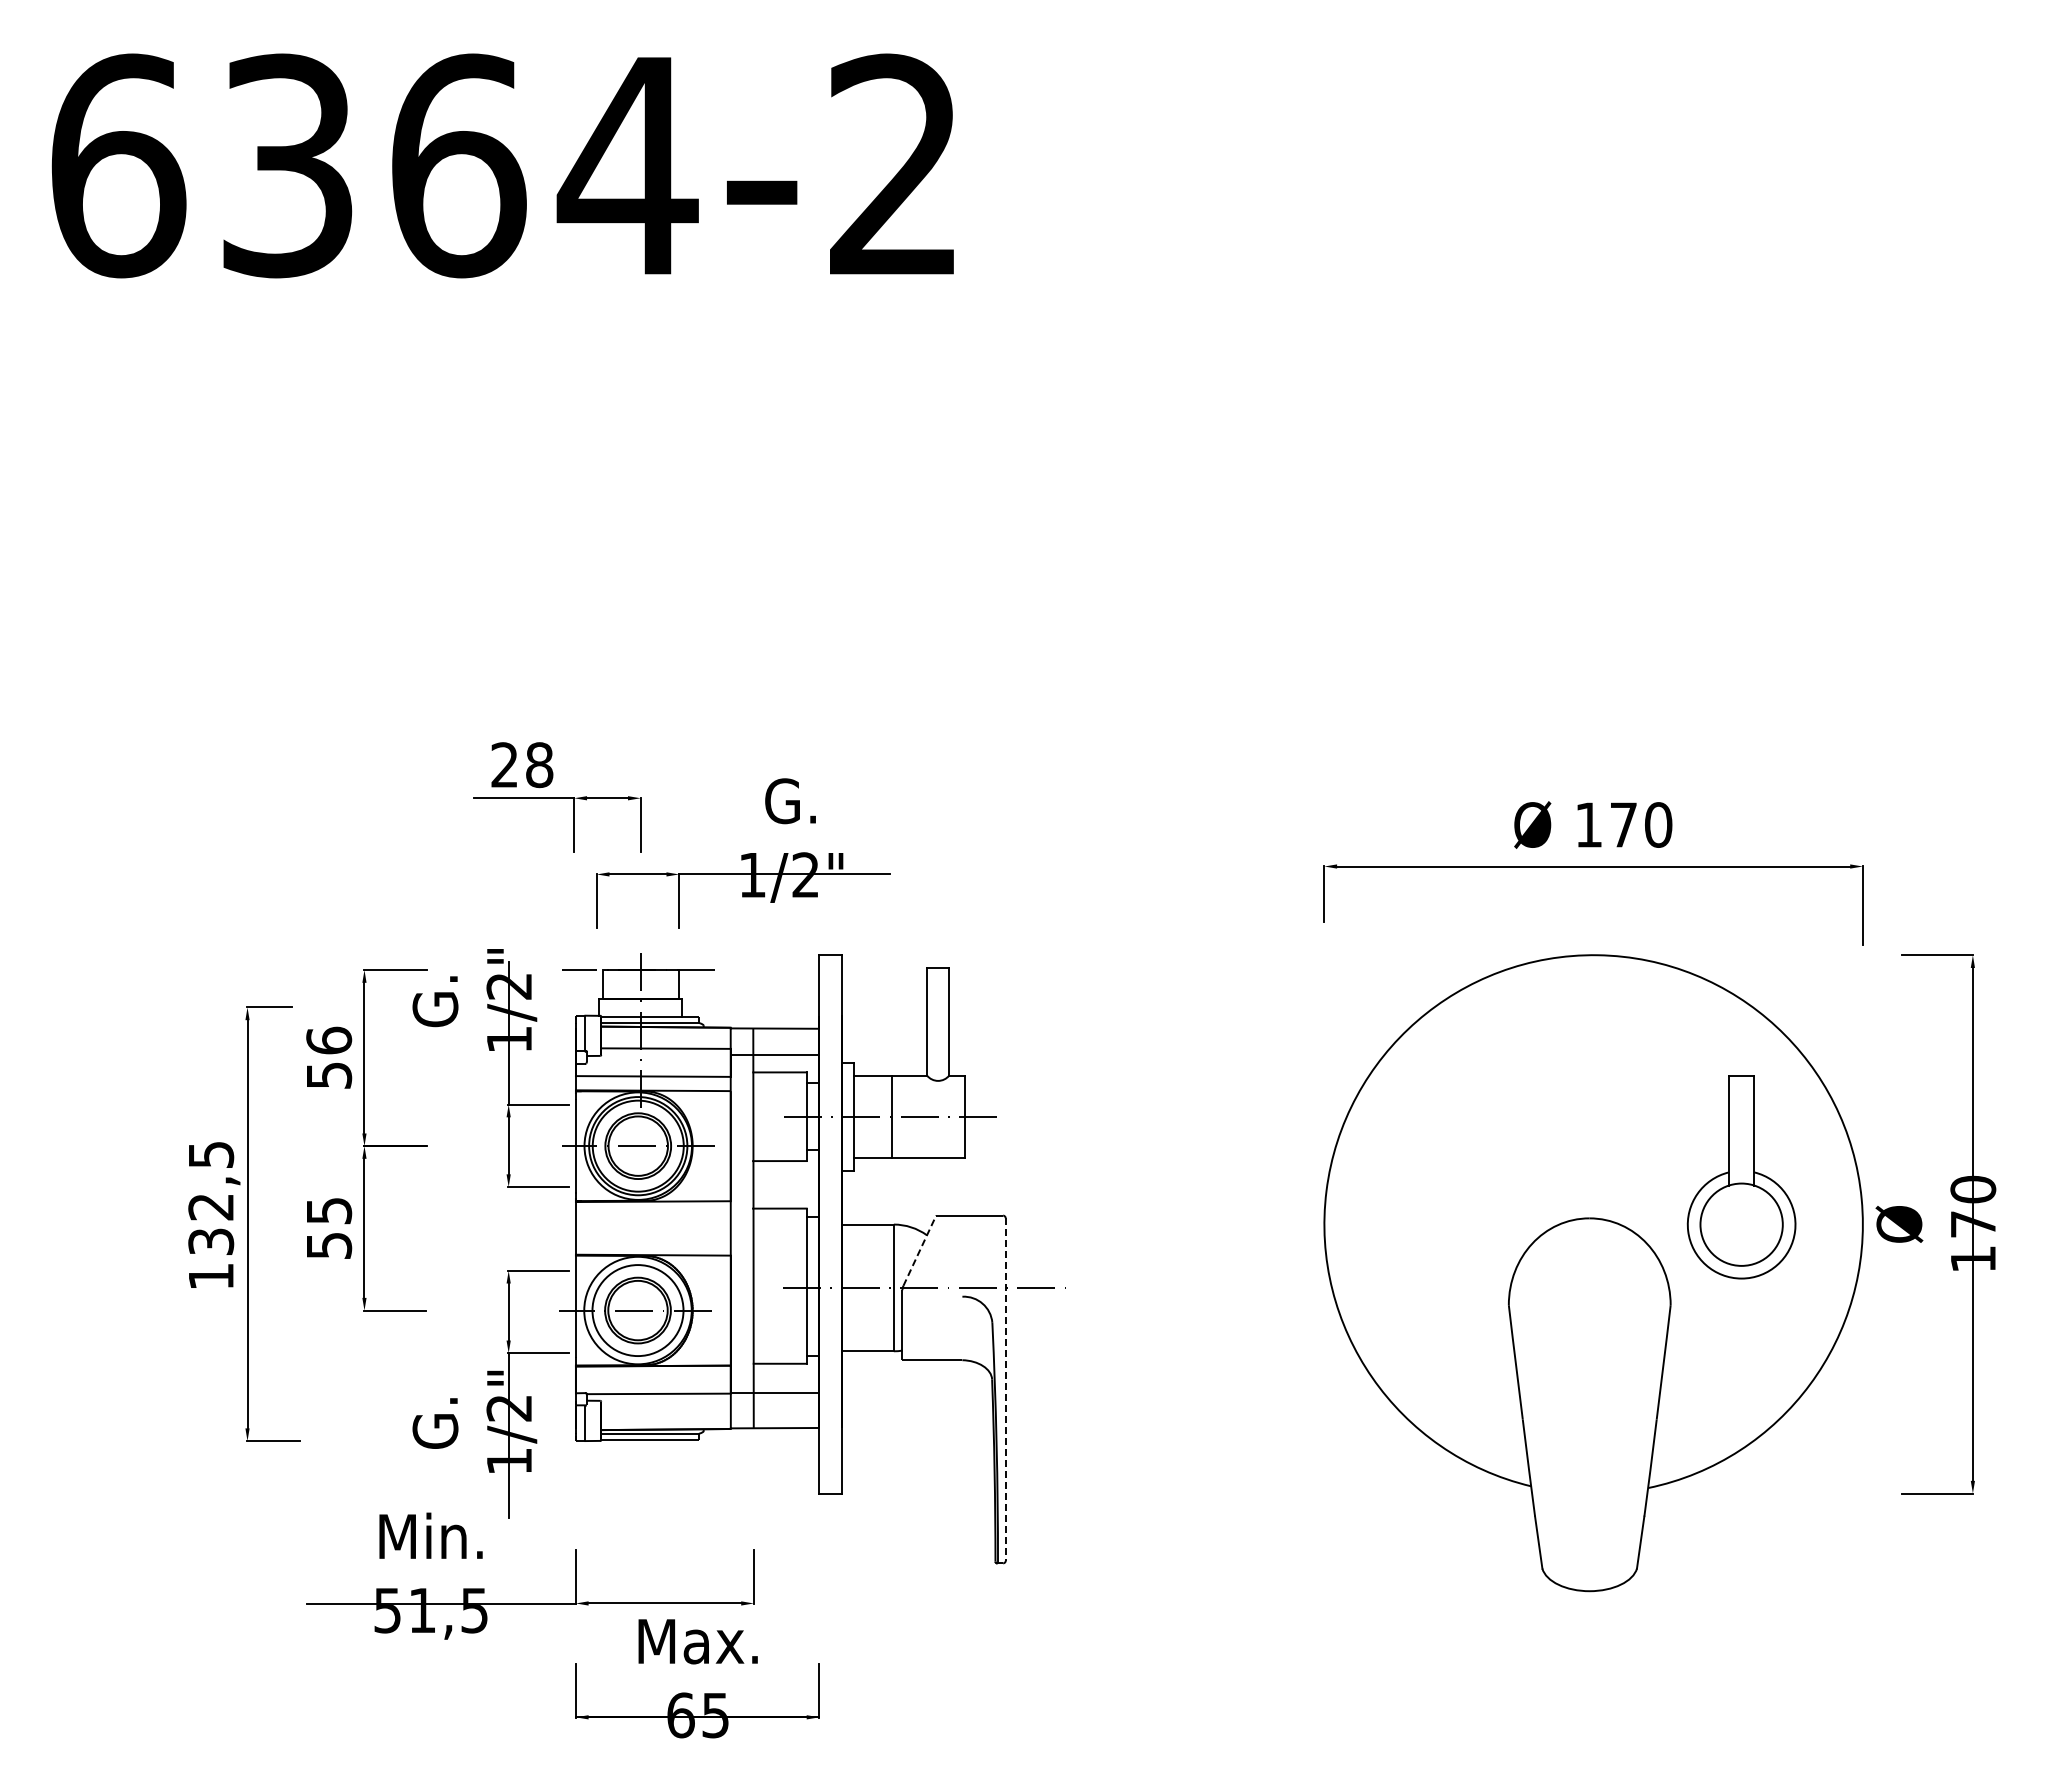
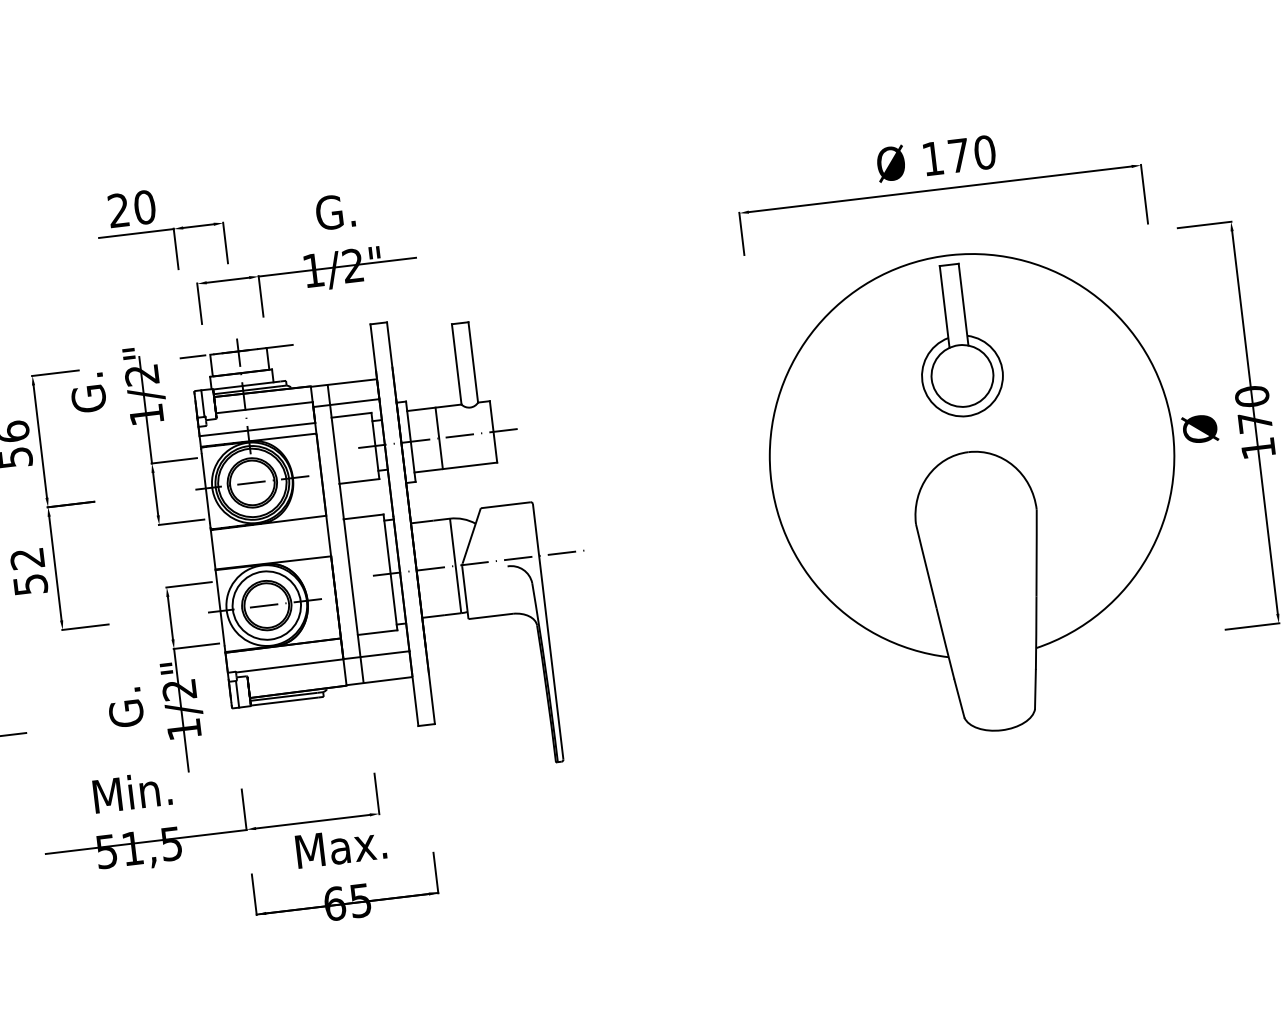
text: (539, 764) -> (144, 206), 28 -> 20
part: (1741, 1177) -> (958, 340), moved
text: (329, 1211) -> (27, 559), 55 -> 52
line: (919, 1250) -> (471, 535), dashed -> solid
line: (1005, 1390) -> (548, 632), dashed -> solid

